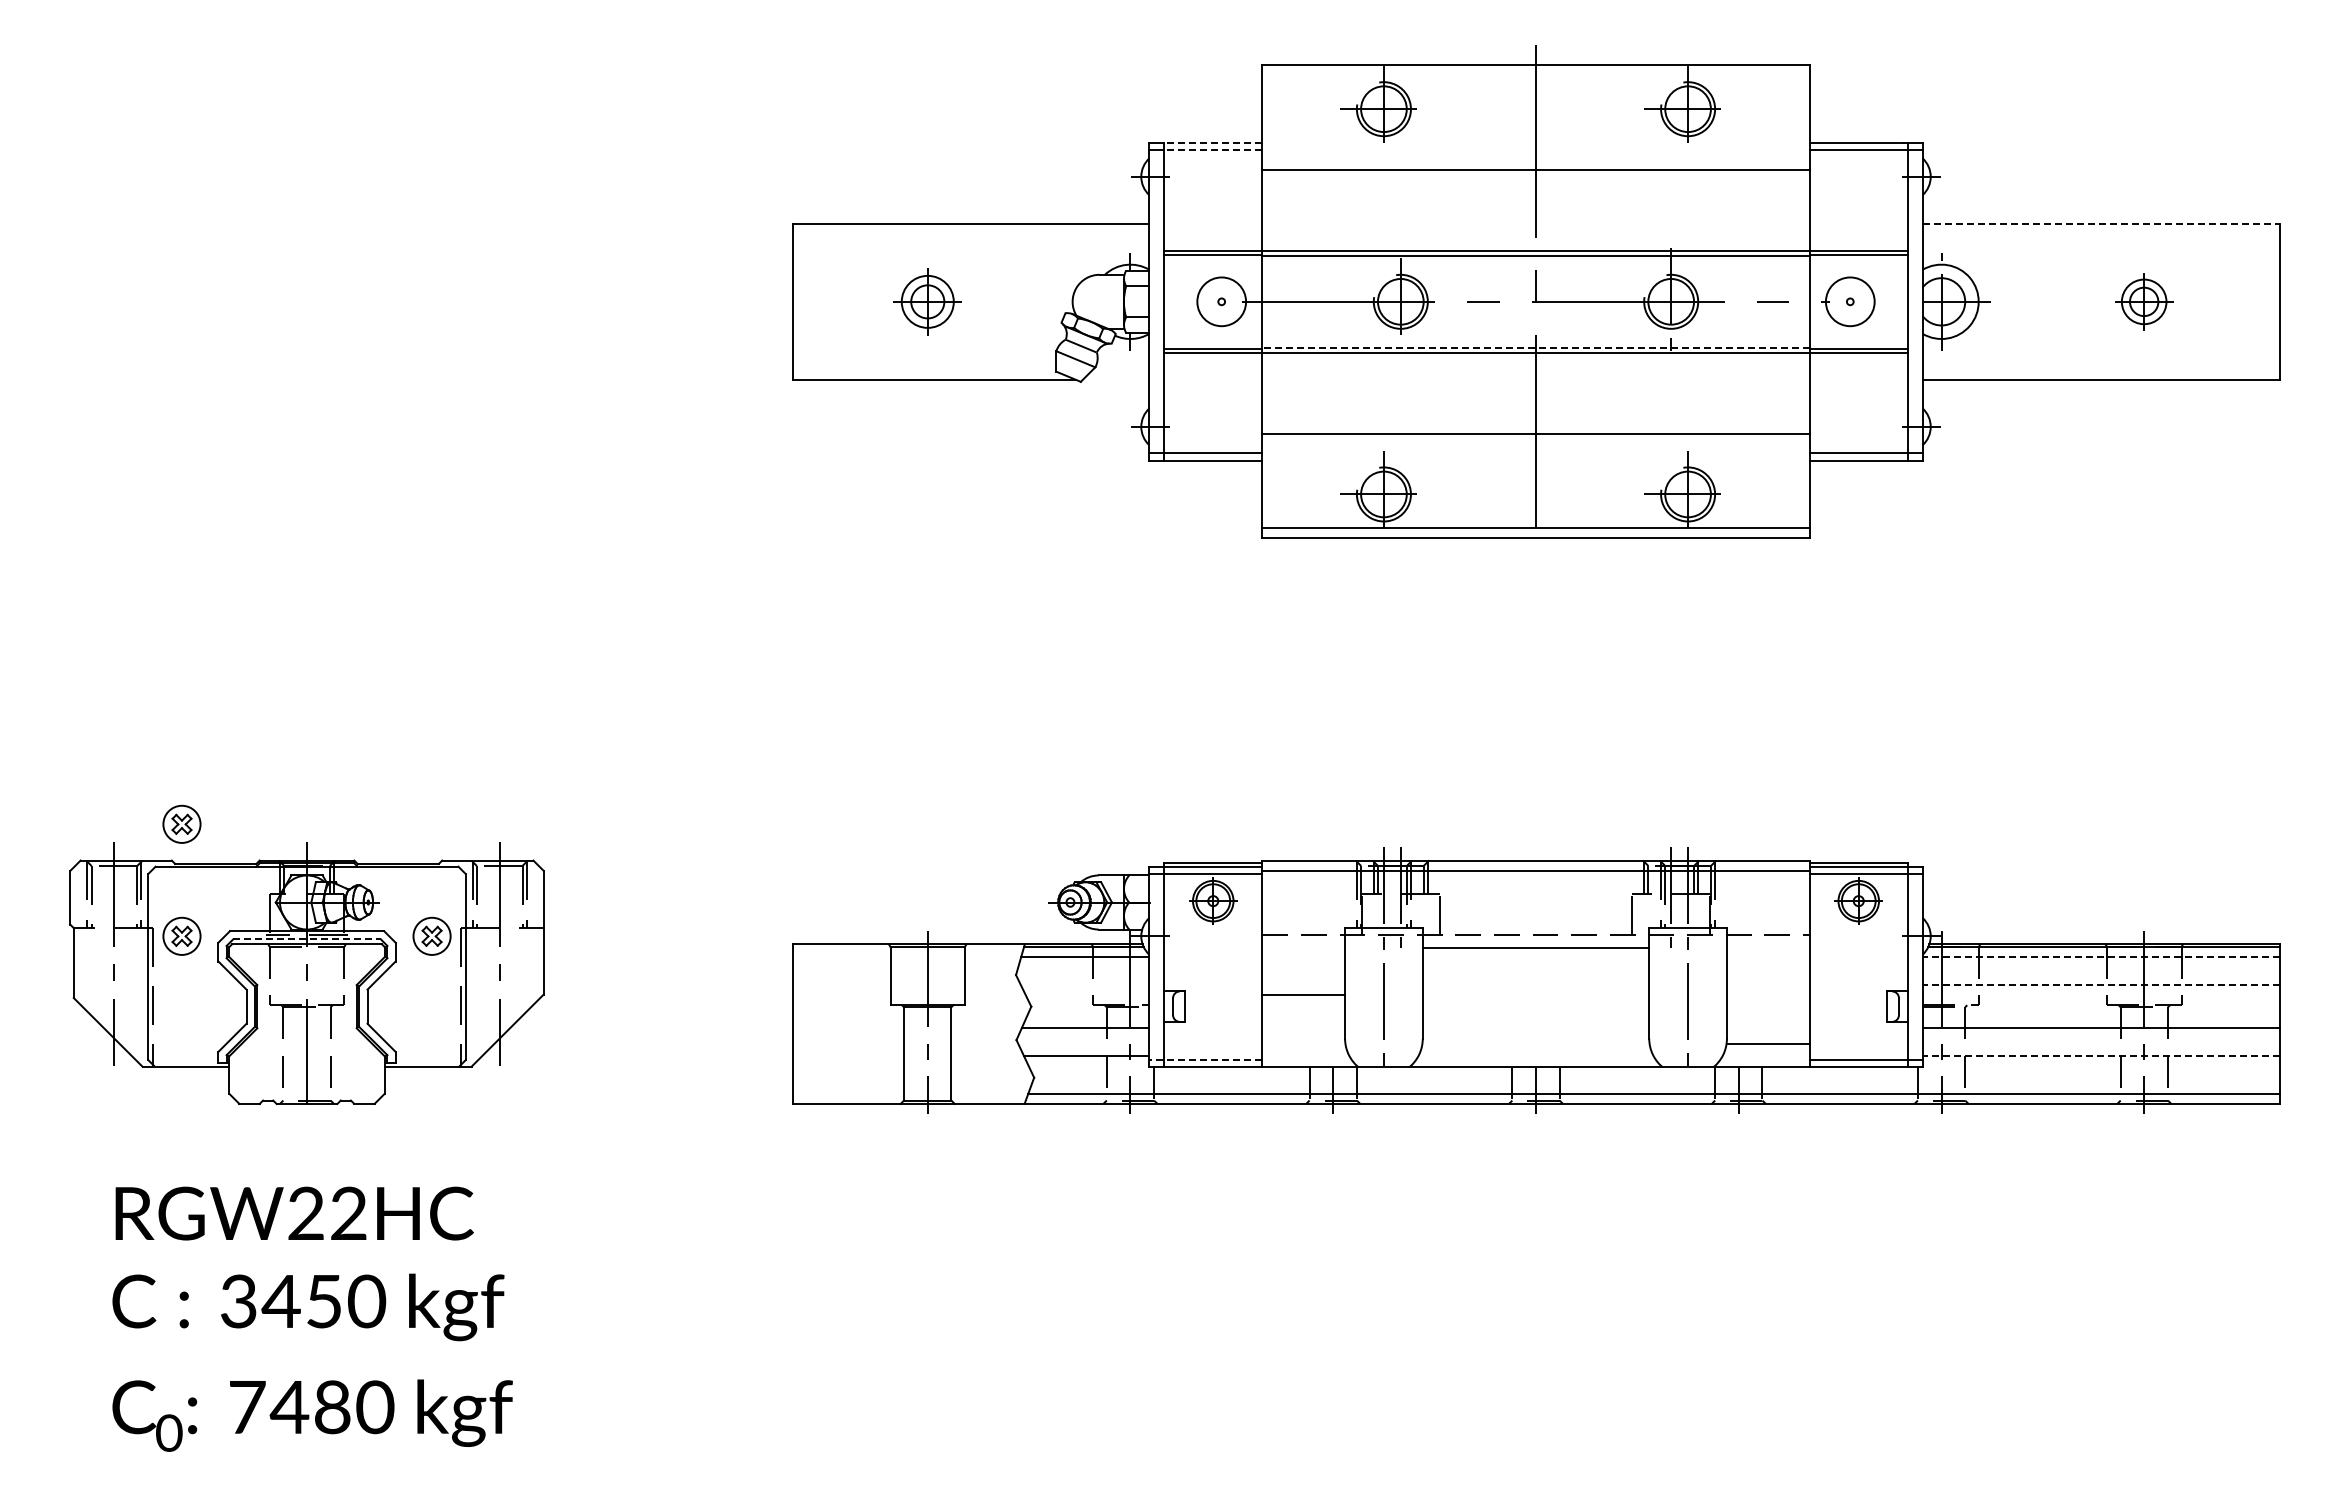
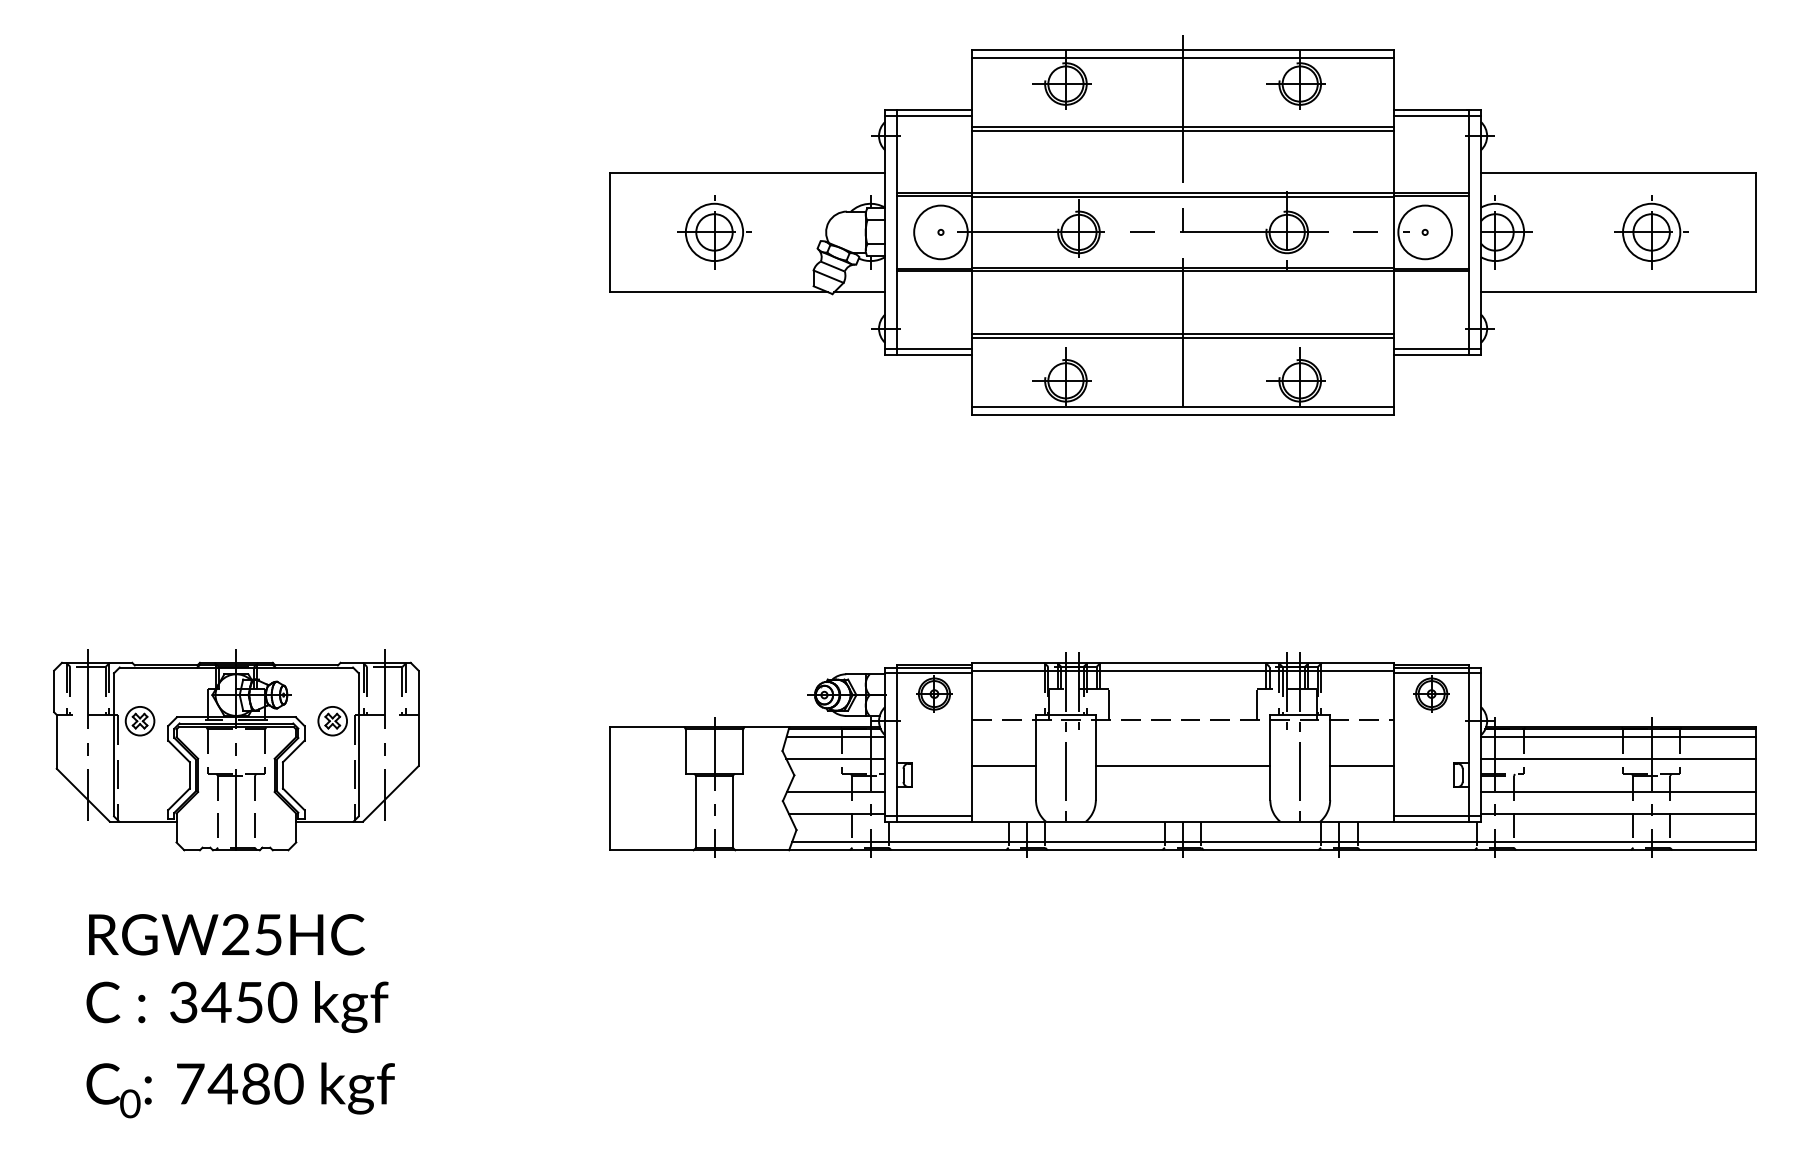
line: (1535, 75) -> (1182, 58), added
line: (1212, 143) -> (933, 110), dashed -> solid
line: (1212, 150) -> (933, 115), dashed -> solid
line: (1535, 165) -> (1182, 127), added
line: (2101, 224) -> (1618, 172), dashed -> solid
part: (927, 301) -> (714, 232), size x1.43
circle: (1221, 301) -> (940, 232), size x1.43
circle: (1850, 301) -> (1425, 232), size x1.43
part: (2143, 301) -> (1651, 232), size x1.67
line: (1536, 347) -> (1183, 267), dashed -> solid
line: (1116, 379) -> (859, 292), added
line: (1535, 438) -> (1182, 337), added
part: (181, 823) -> (139, 634), removed
line: (307, 939) -> (236, 723), dashed -> solid
line: (1535, 947) -> (1182, 765), moved
line: (2100, 957) -> (1617, 737), dashed -> solid
line: (1084, 985) -> (835, 759), added
line: (2100, 985) -> (1617, 759), dashed -> solid
line: (1767, 1043) -> (1361, 765), moved
line: (2100, 1056) -> (1617, 813), dashed -> solid
line: (1205, 1059) -> (928, 816), dashed -> solid
text: (348, 1213) -> (268, 934), RGW22HC -> RGW25HC

